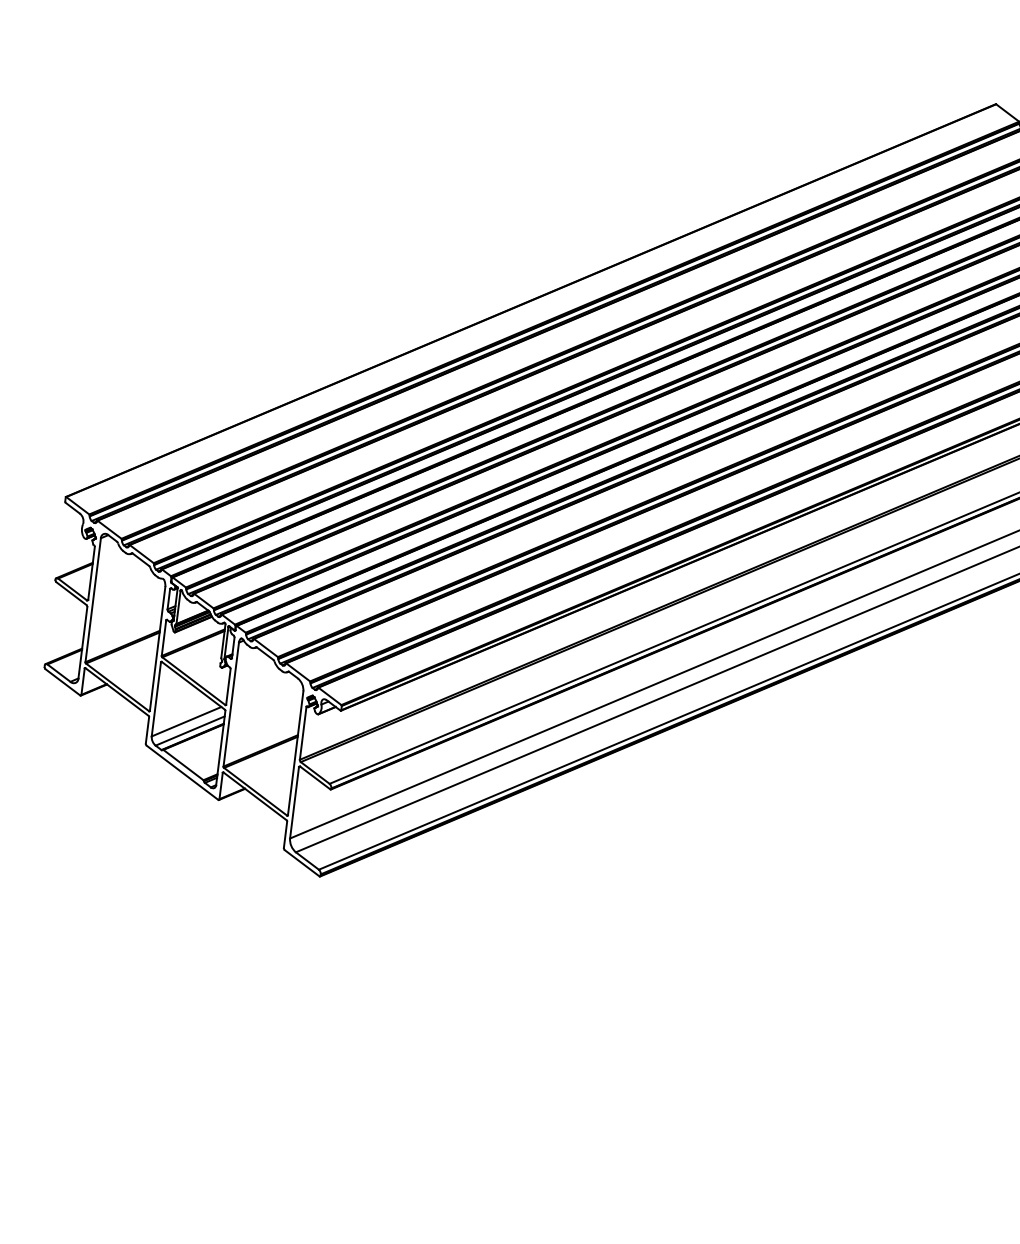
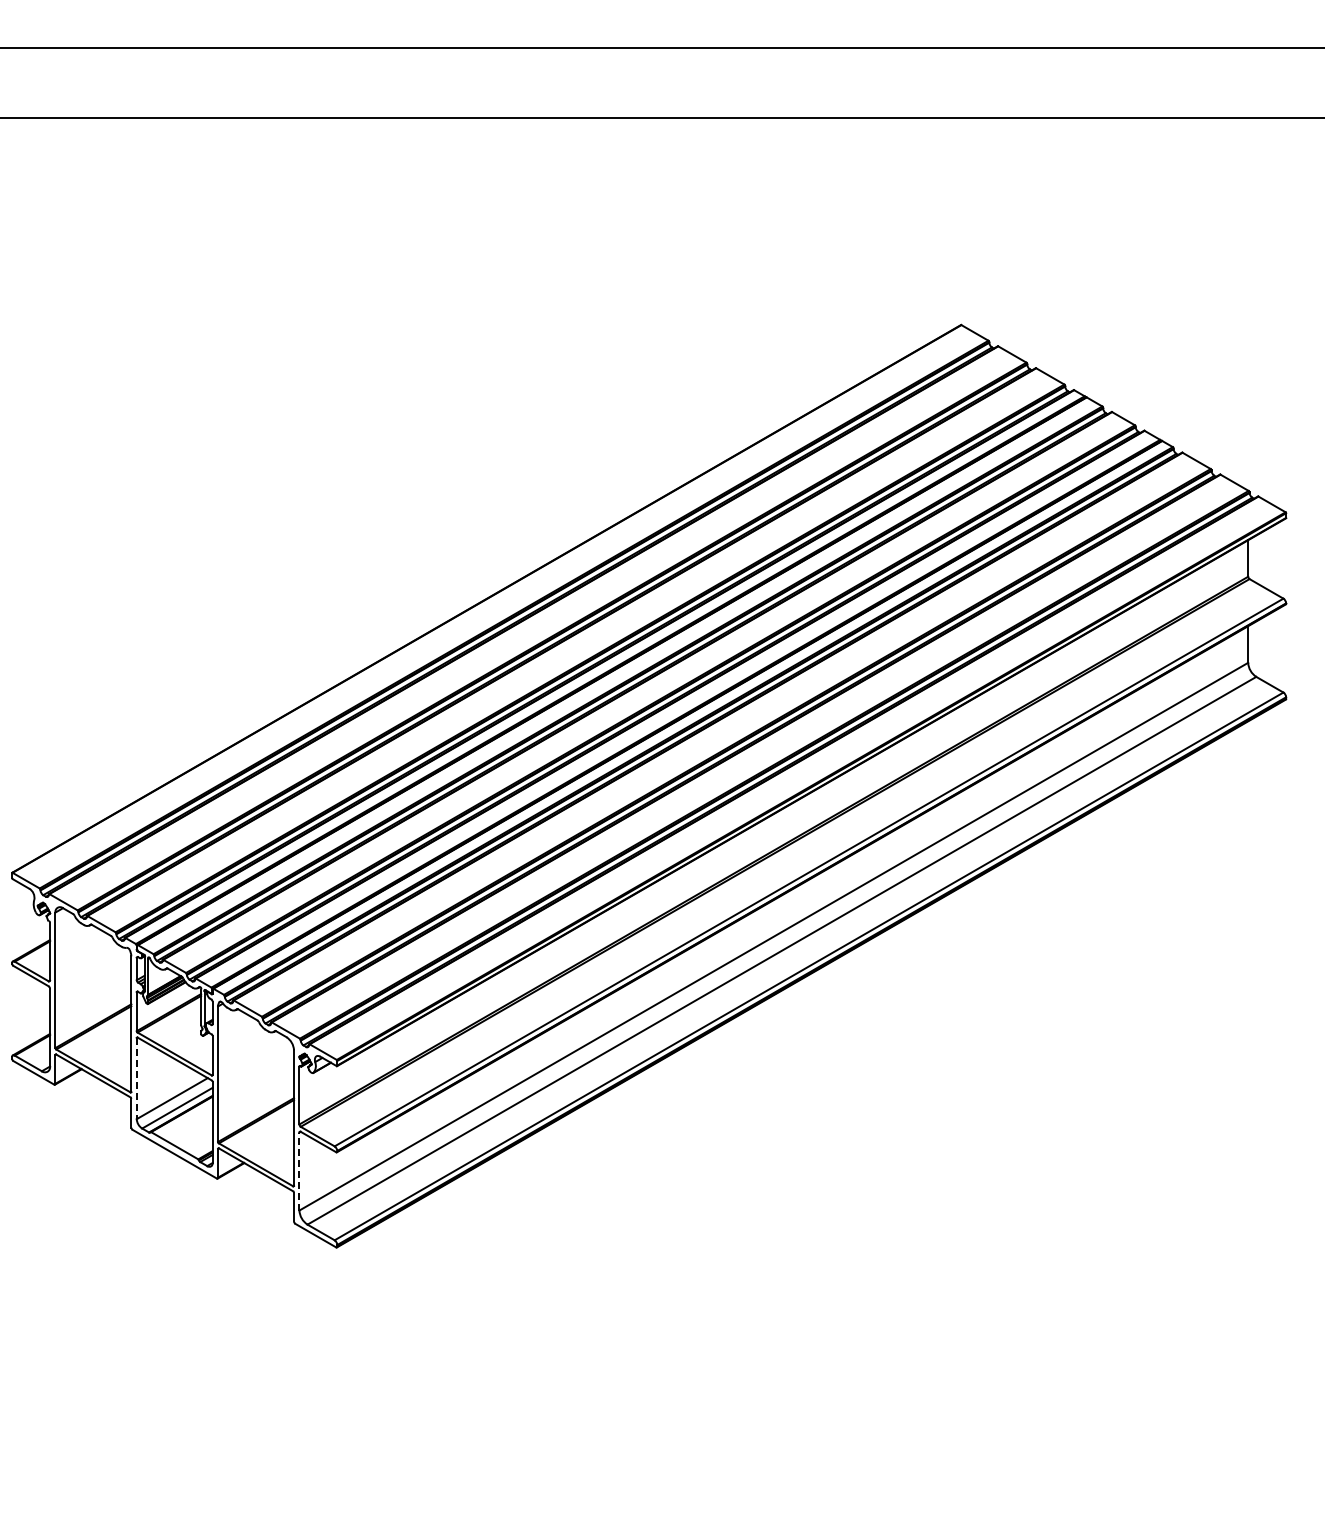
line: (156, 699) -> (136, 1078), solid -> dashed
line: (294, 802) -> (299, 1171), solid -> dashed

